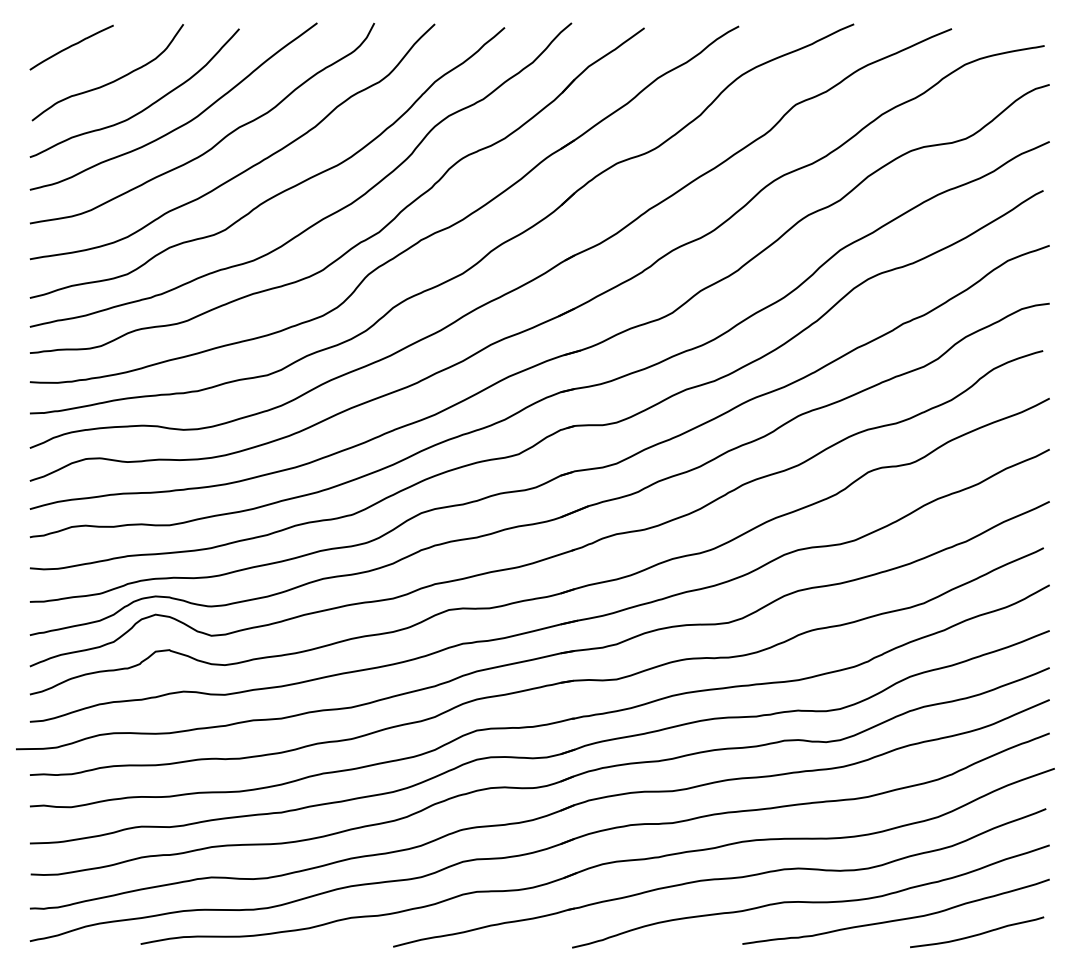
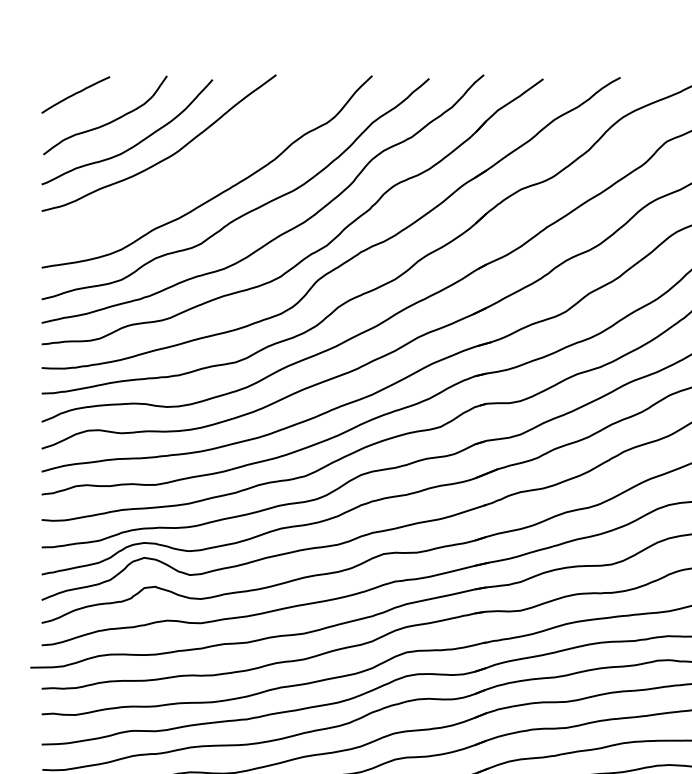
curve: (219, 140) -> (196, 170), removed

